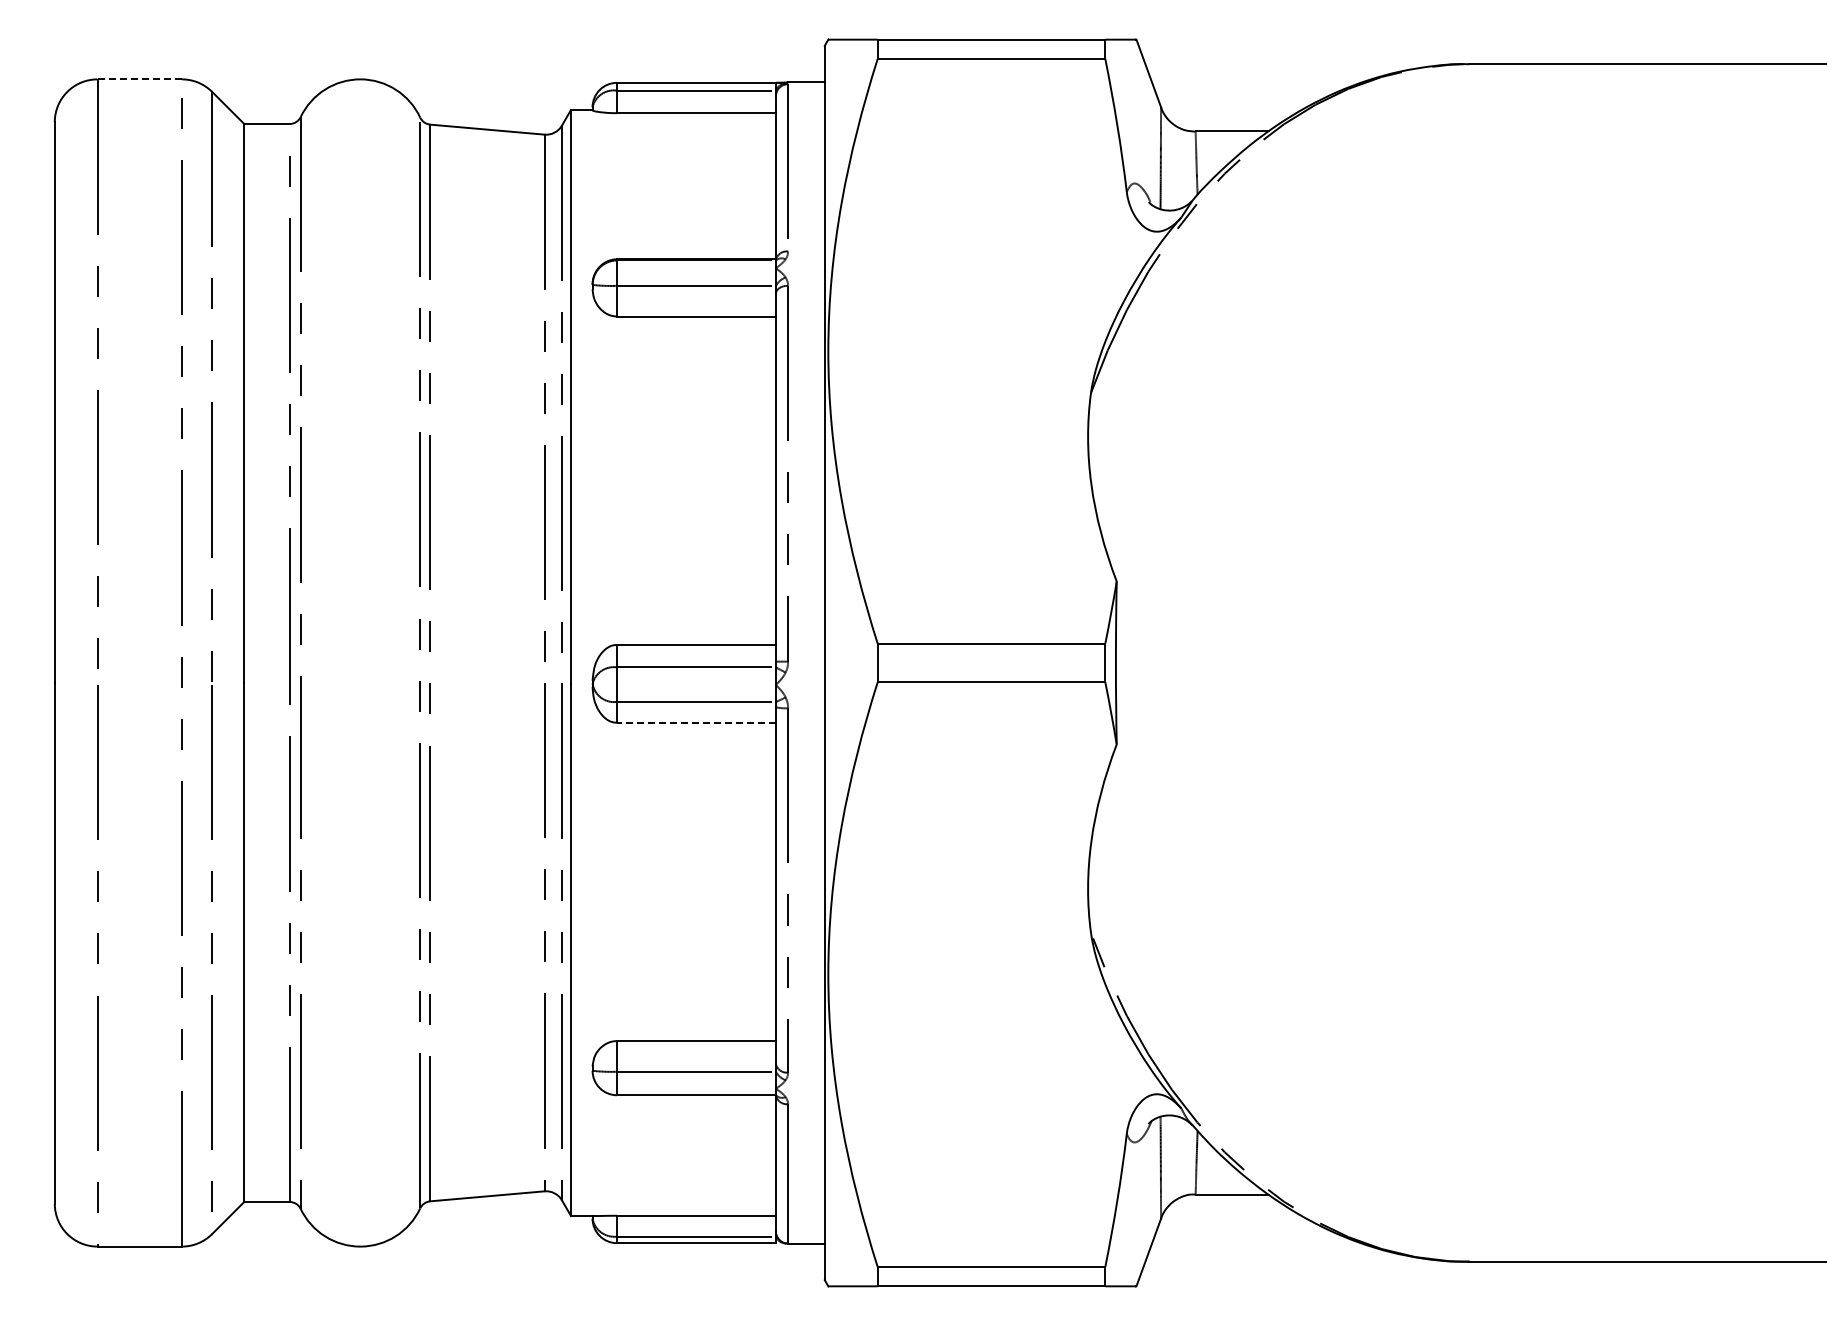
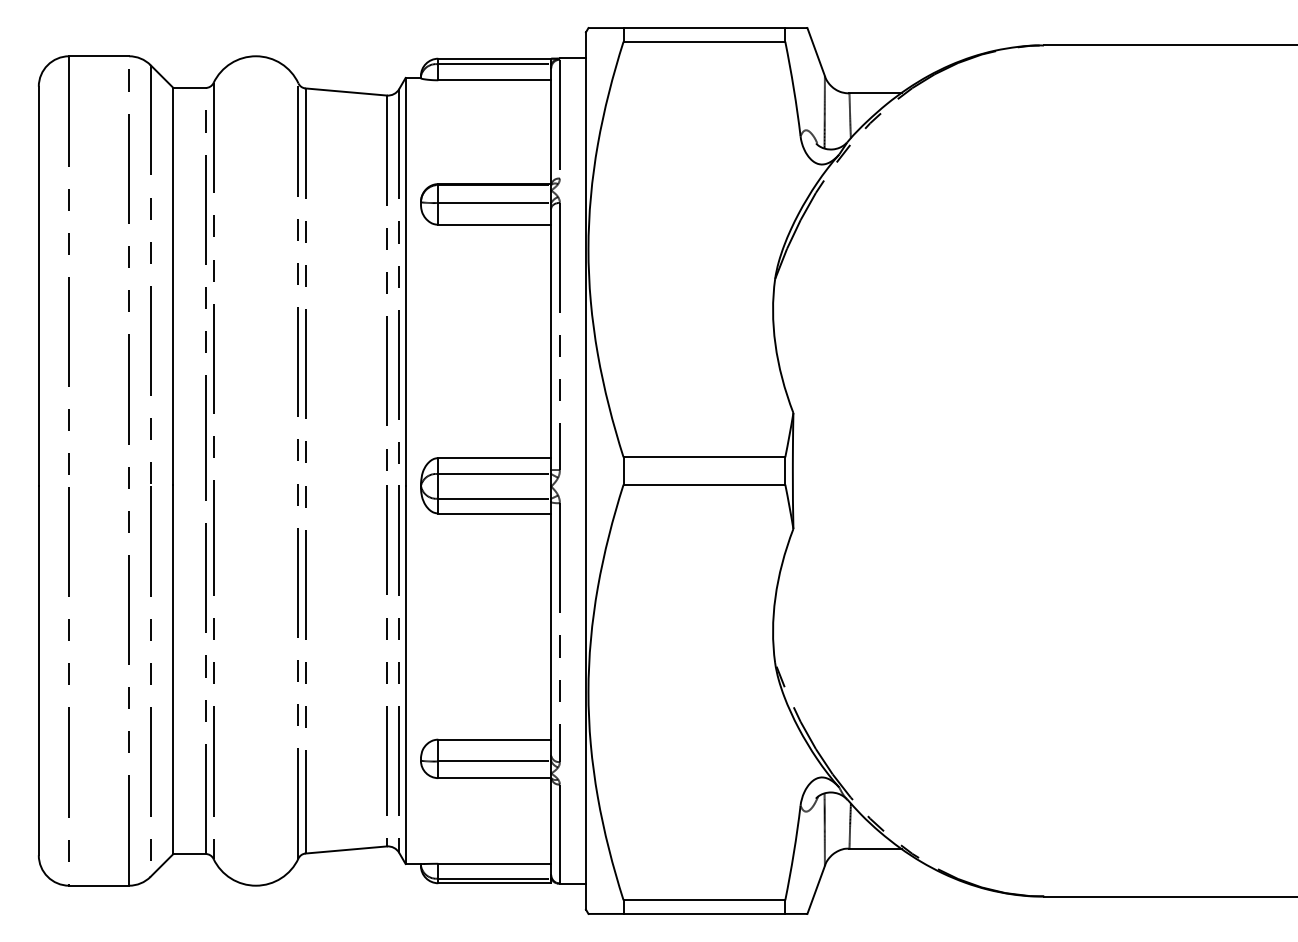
line: (139, 79) -> (98, 56), dashed -> solid
line: (695, 722) -> (494, 513), dashed -> solid

